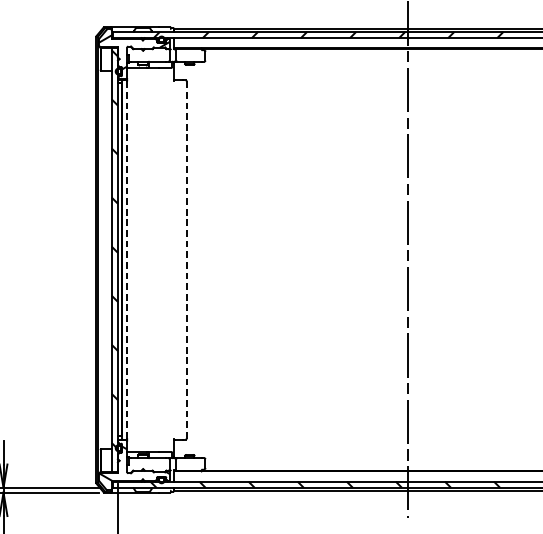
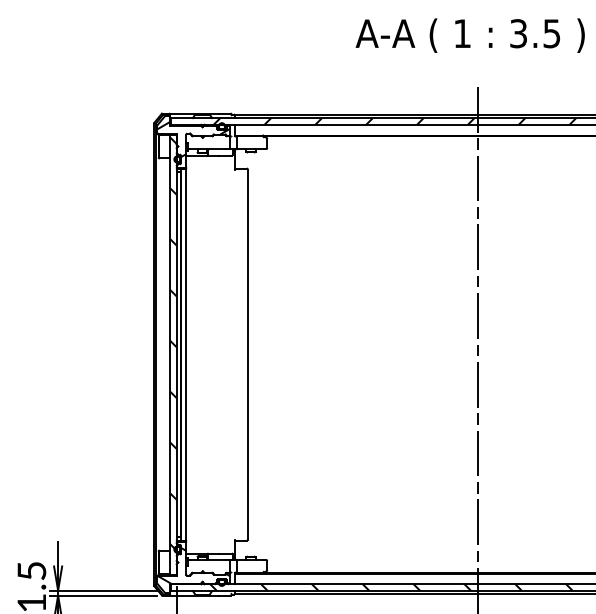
line: (127, 259) -> (186, 354), dashed -> solid
line: (186, 259) -> (247, 354), dashed -> solid

